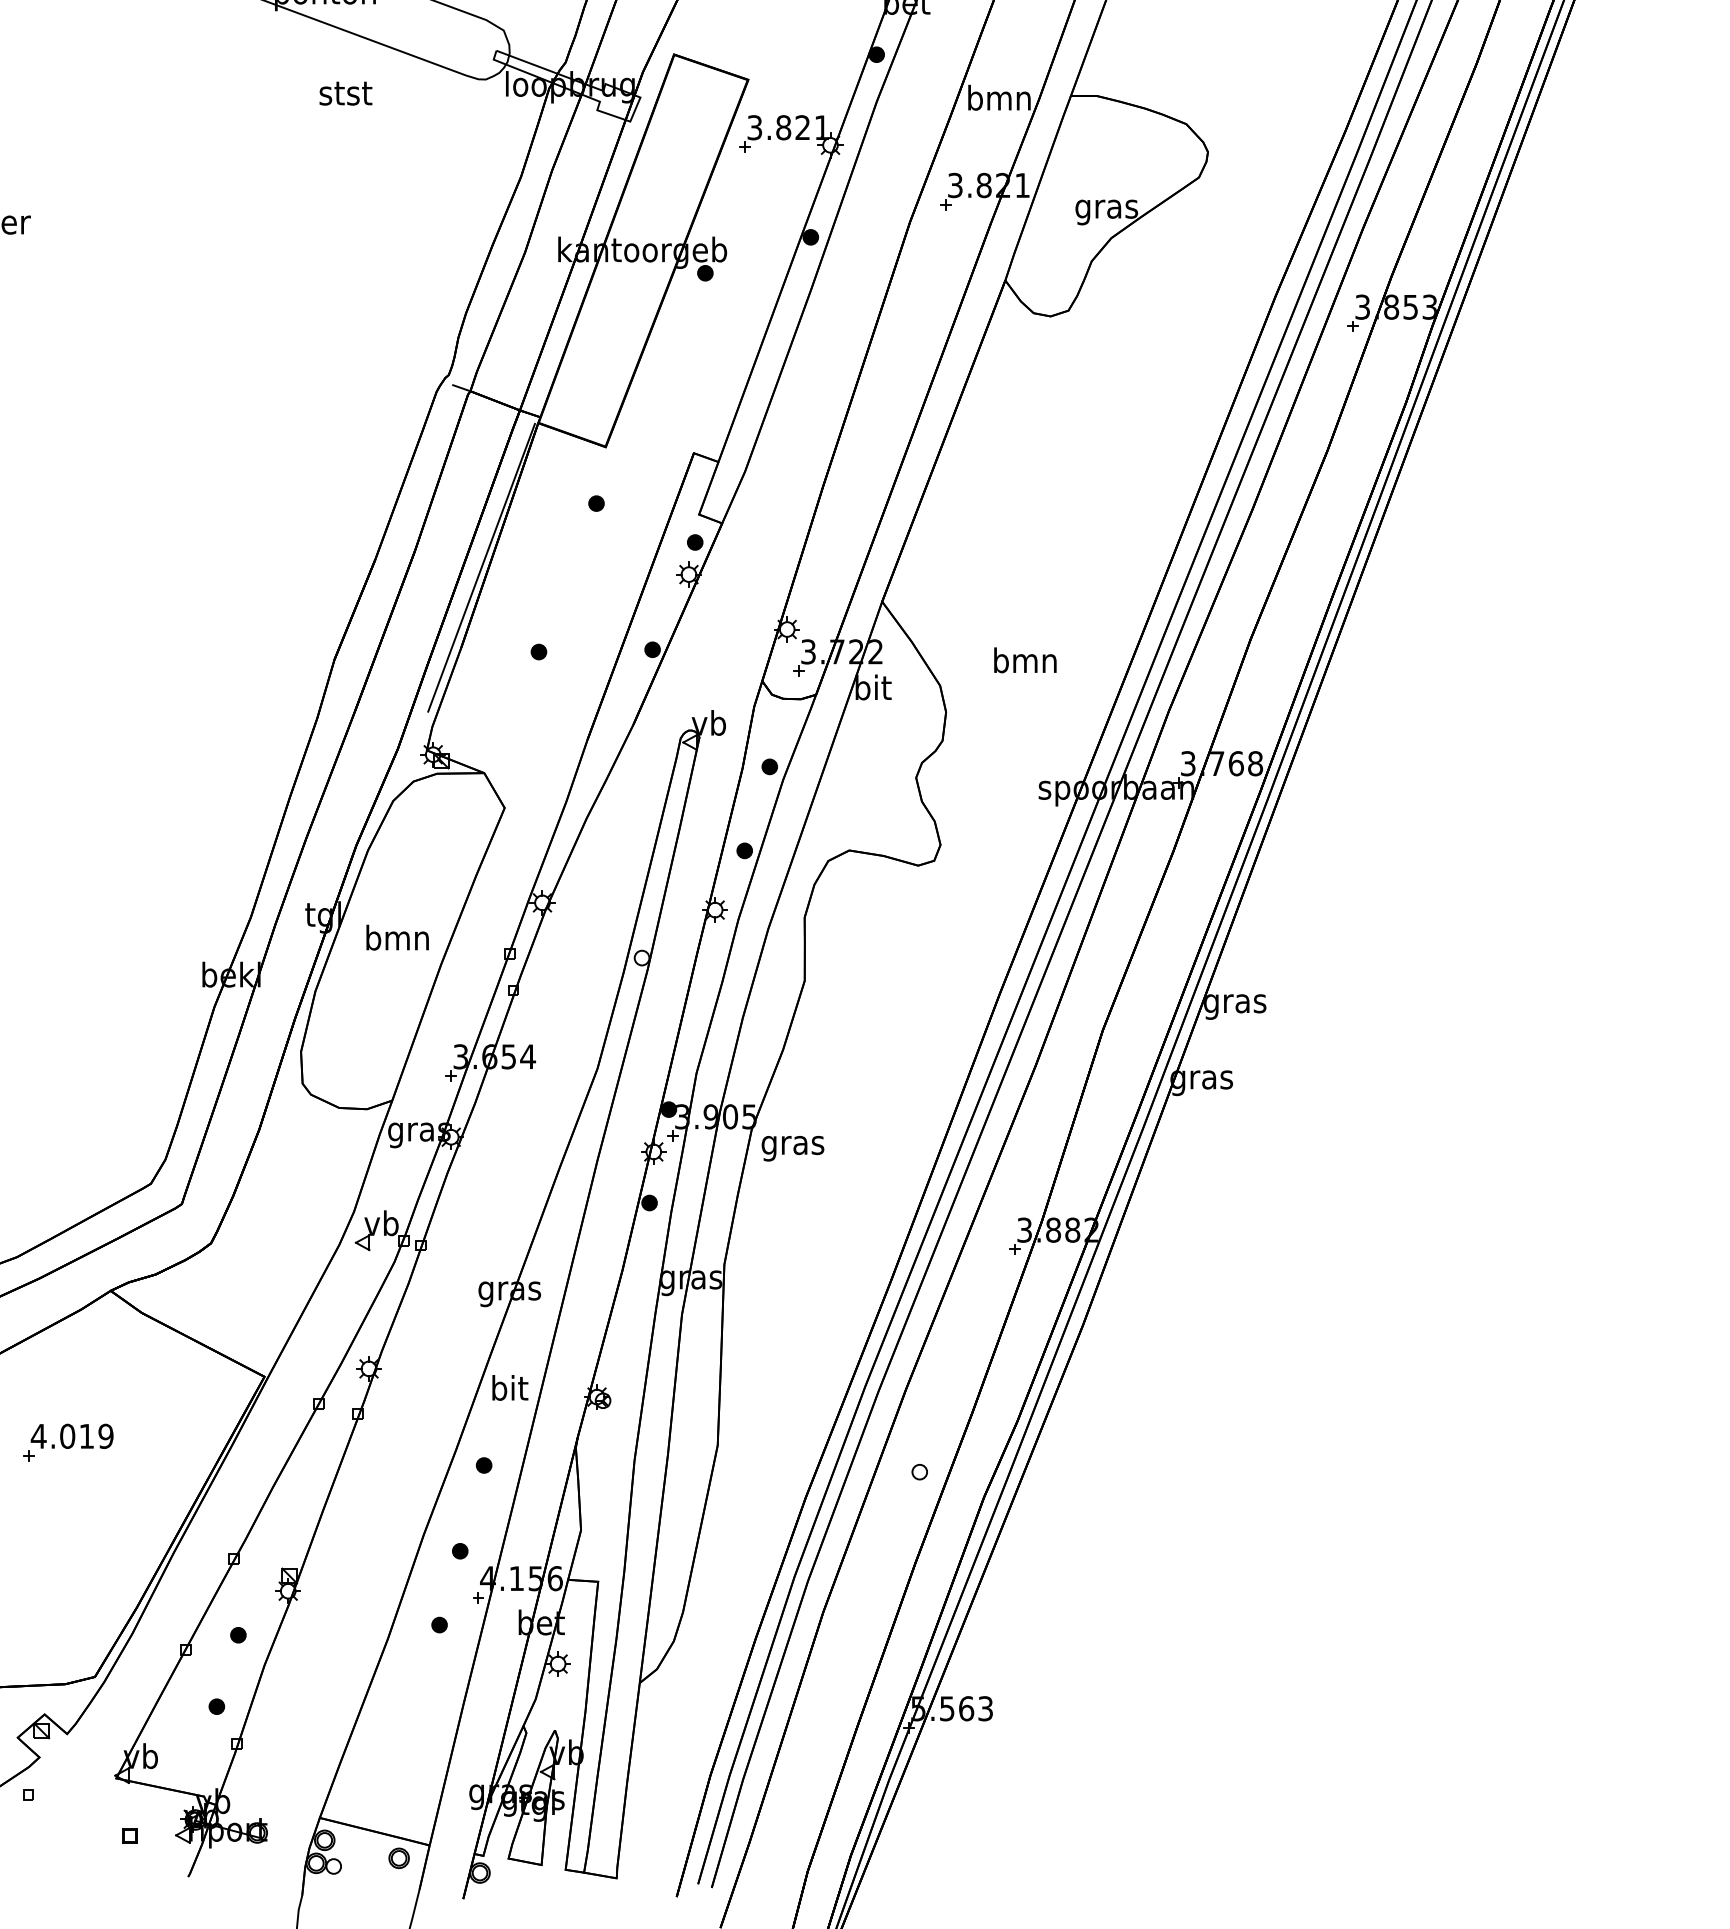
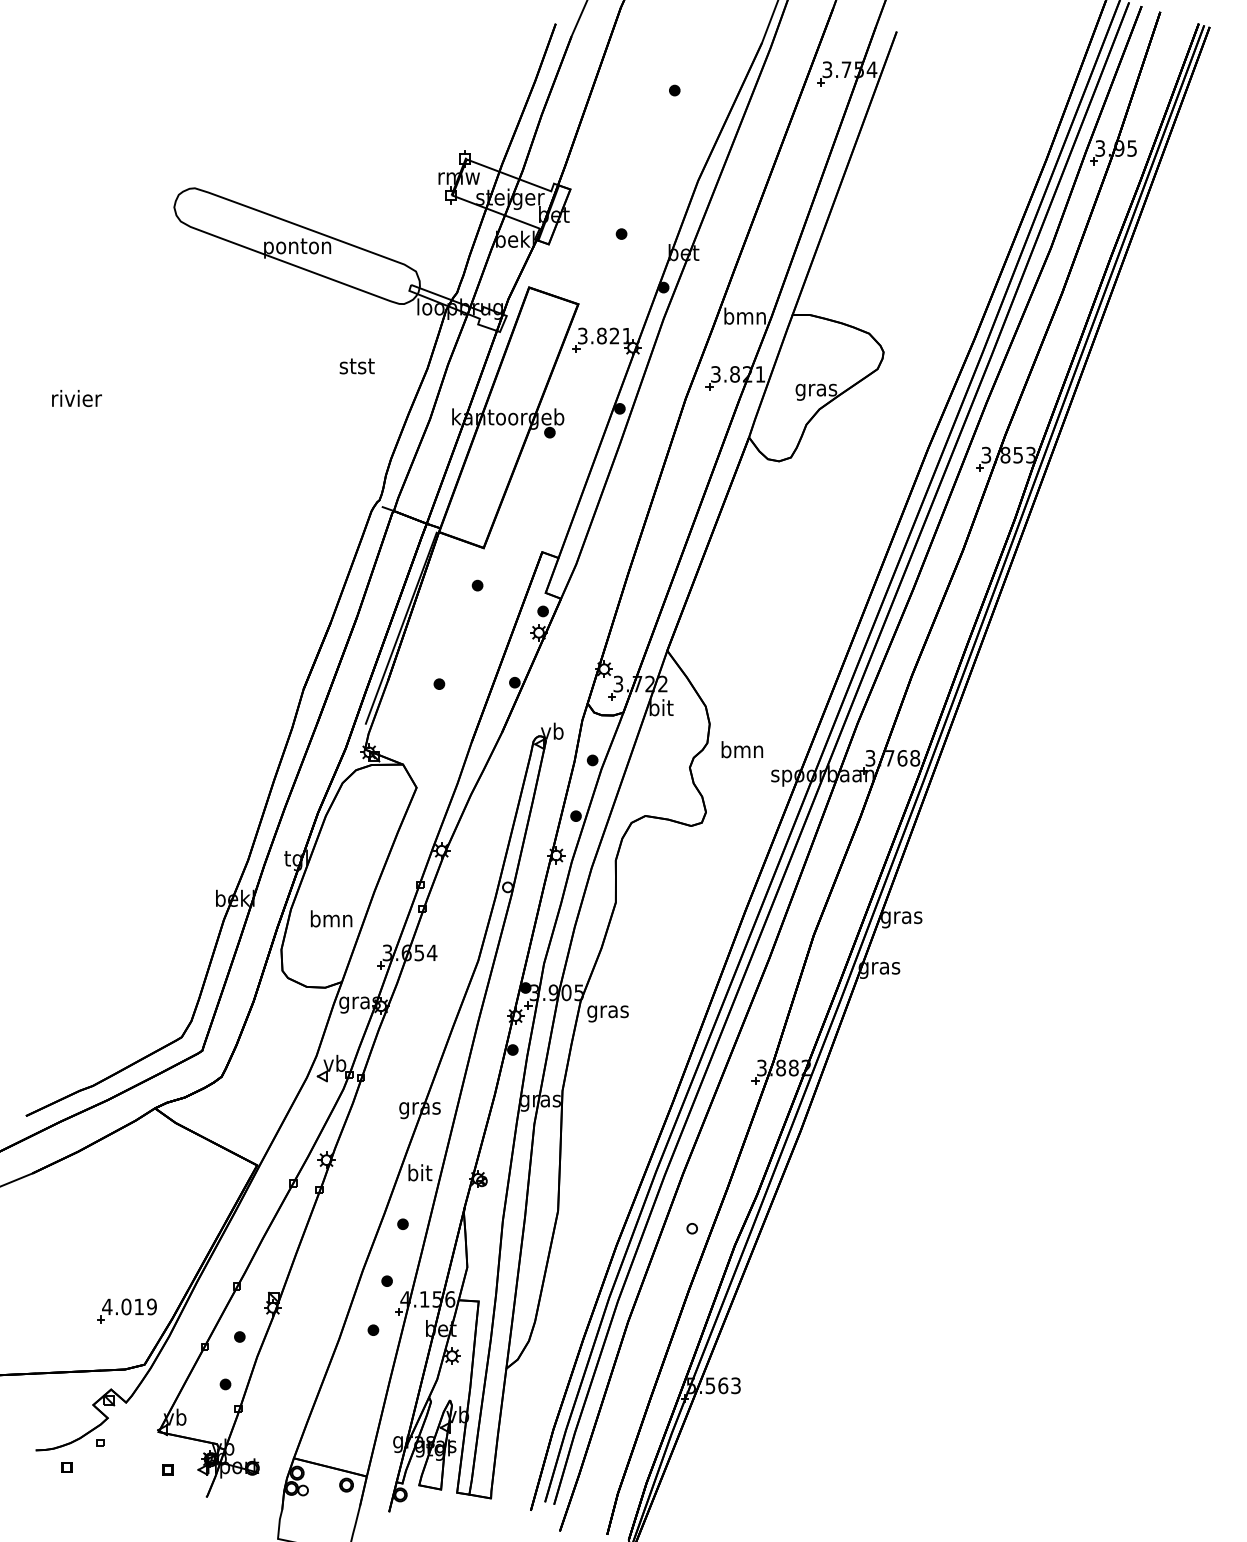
text: (344, 93) -> (356, 366), moved
text: (1025, 660) -> (742, 749), moved
text: (397, 937) -> (331, 918), moved
part: (67, 1441) -> (126, 1310), moved

